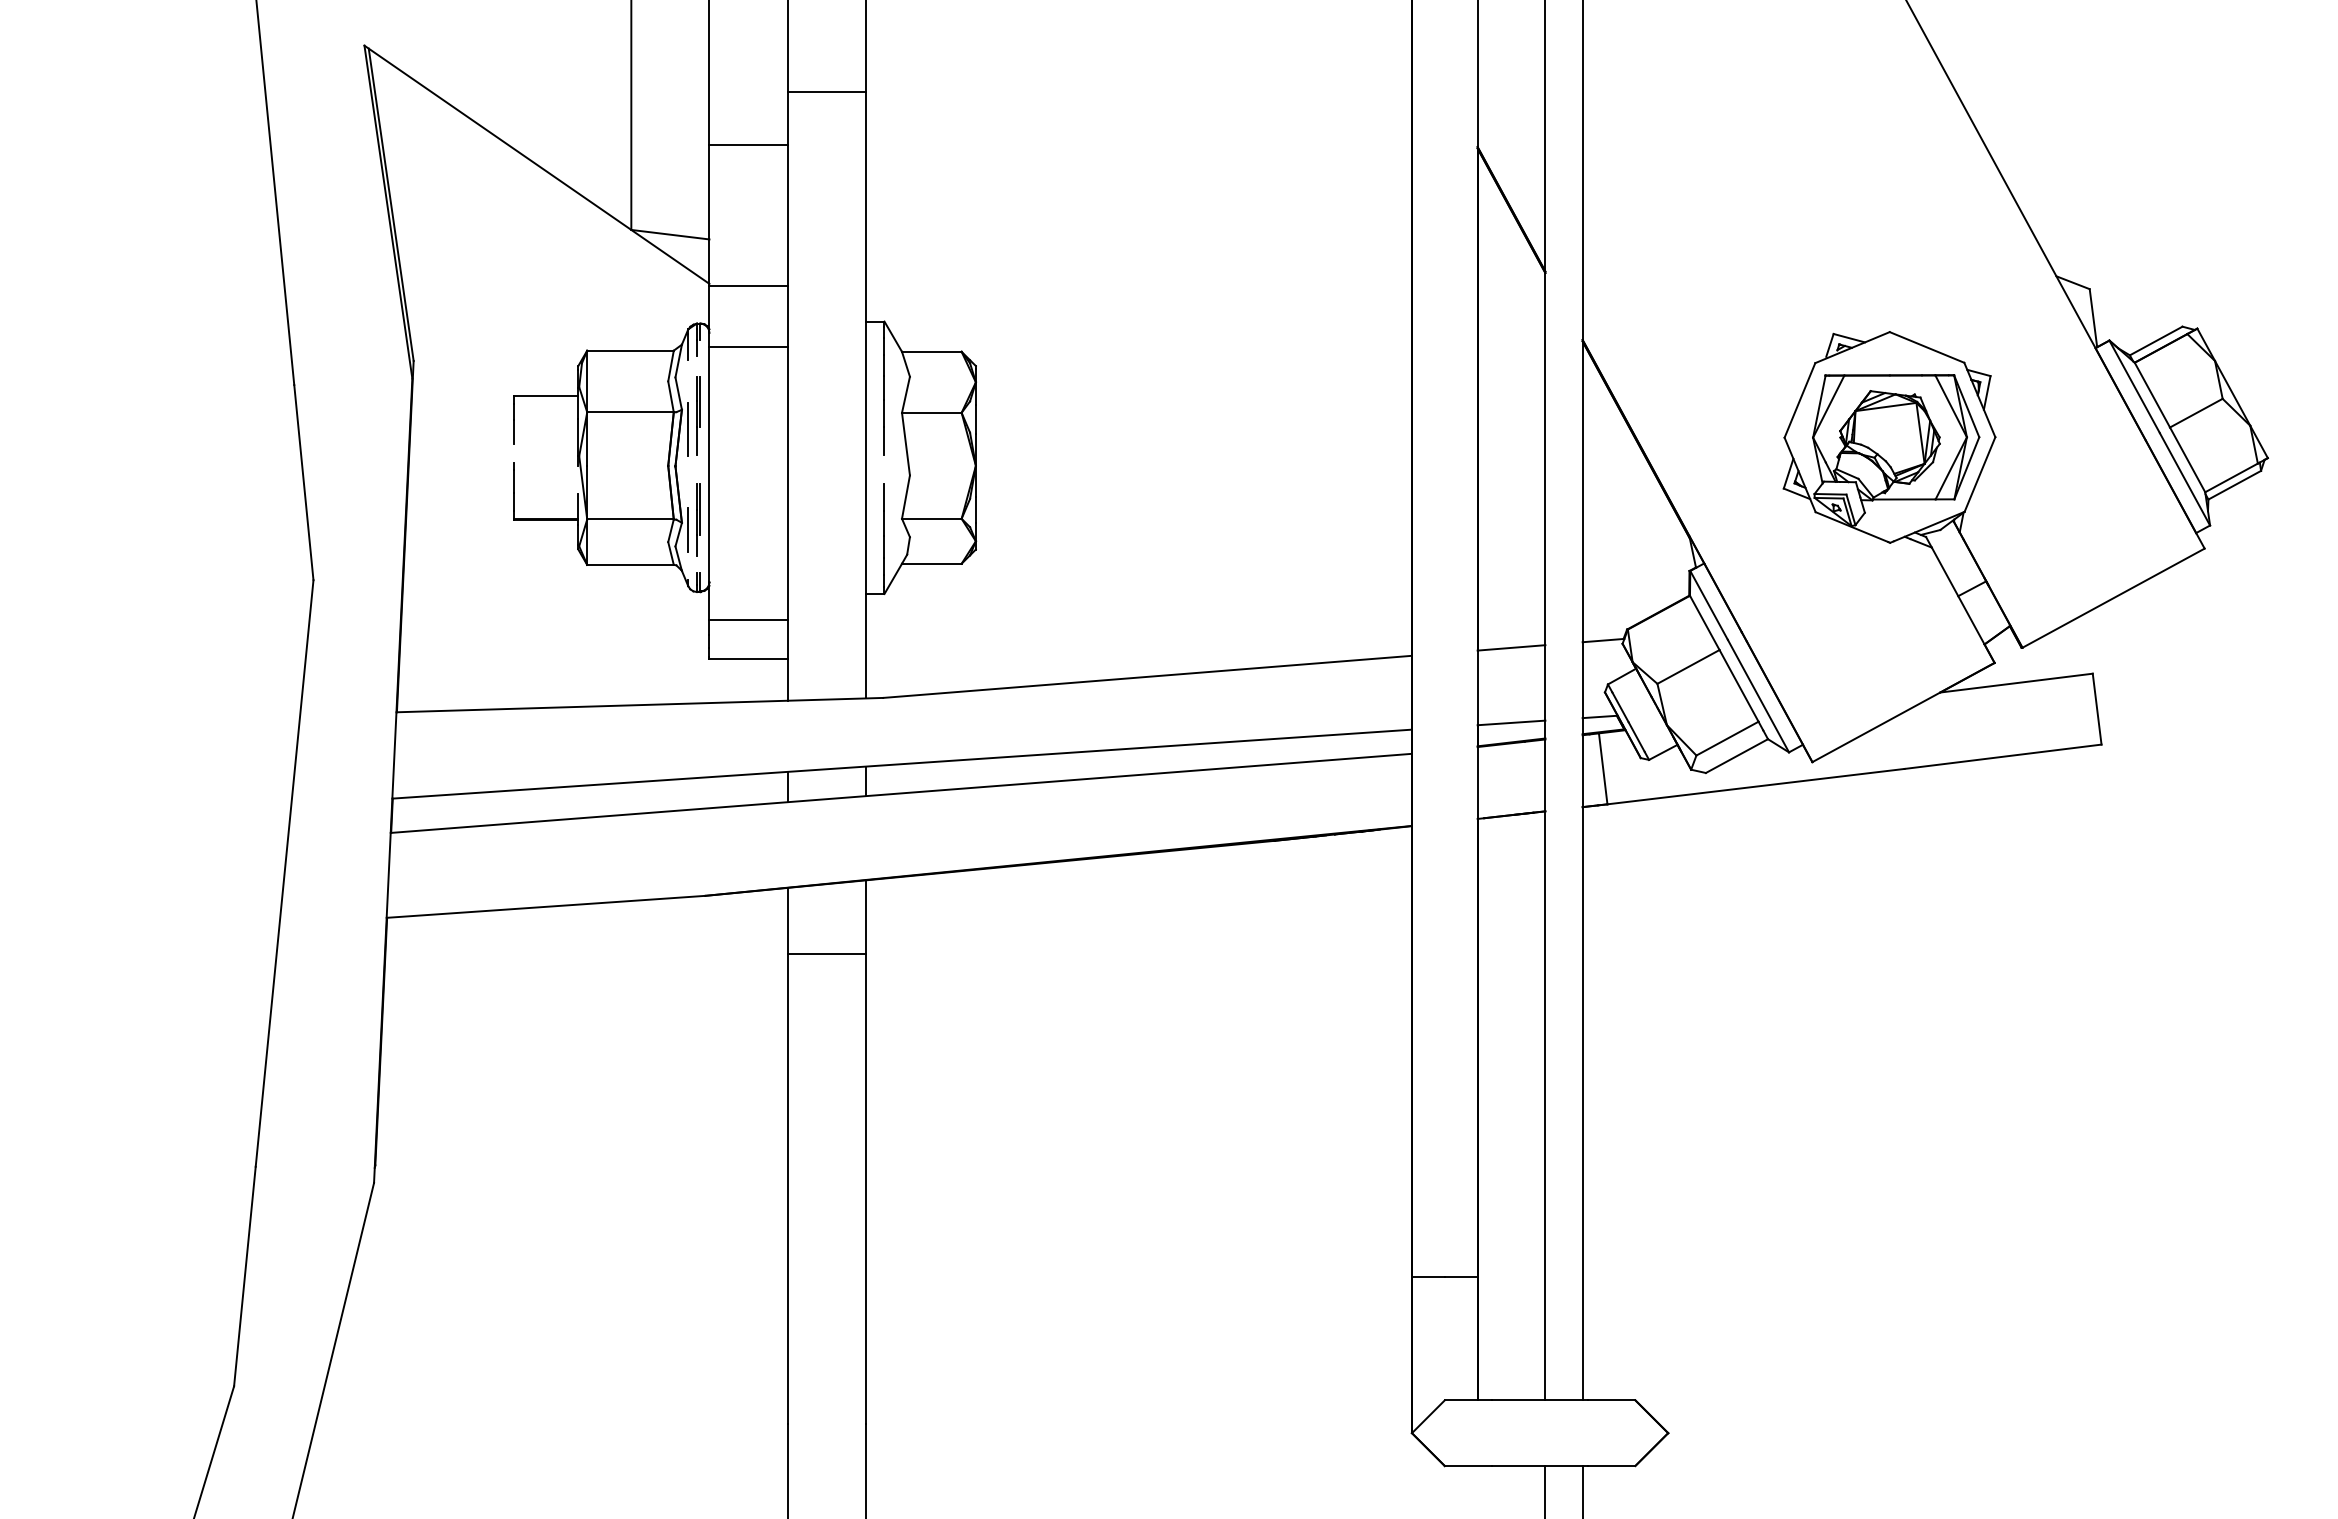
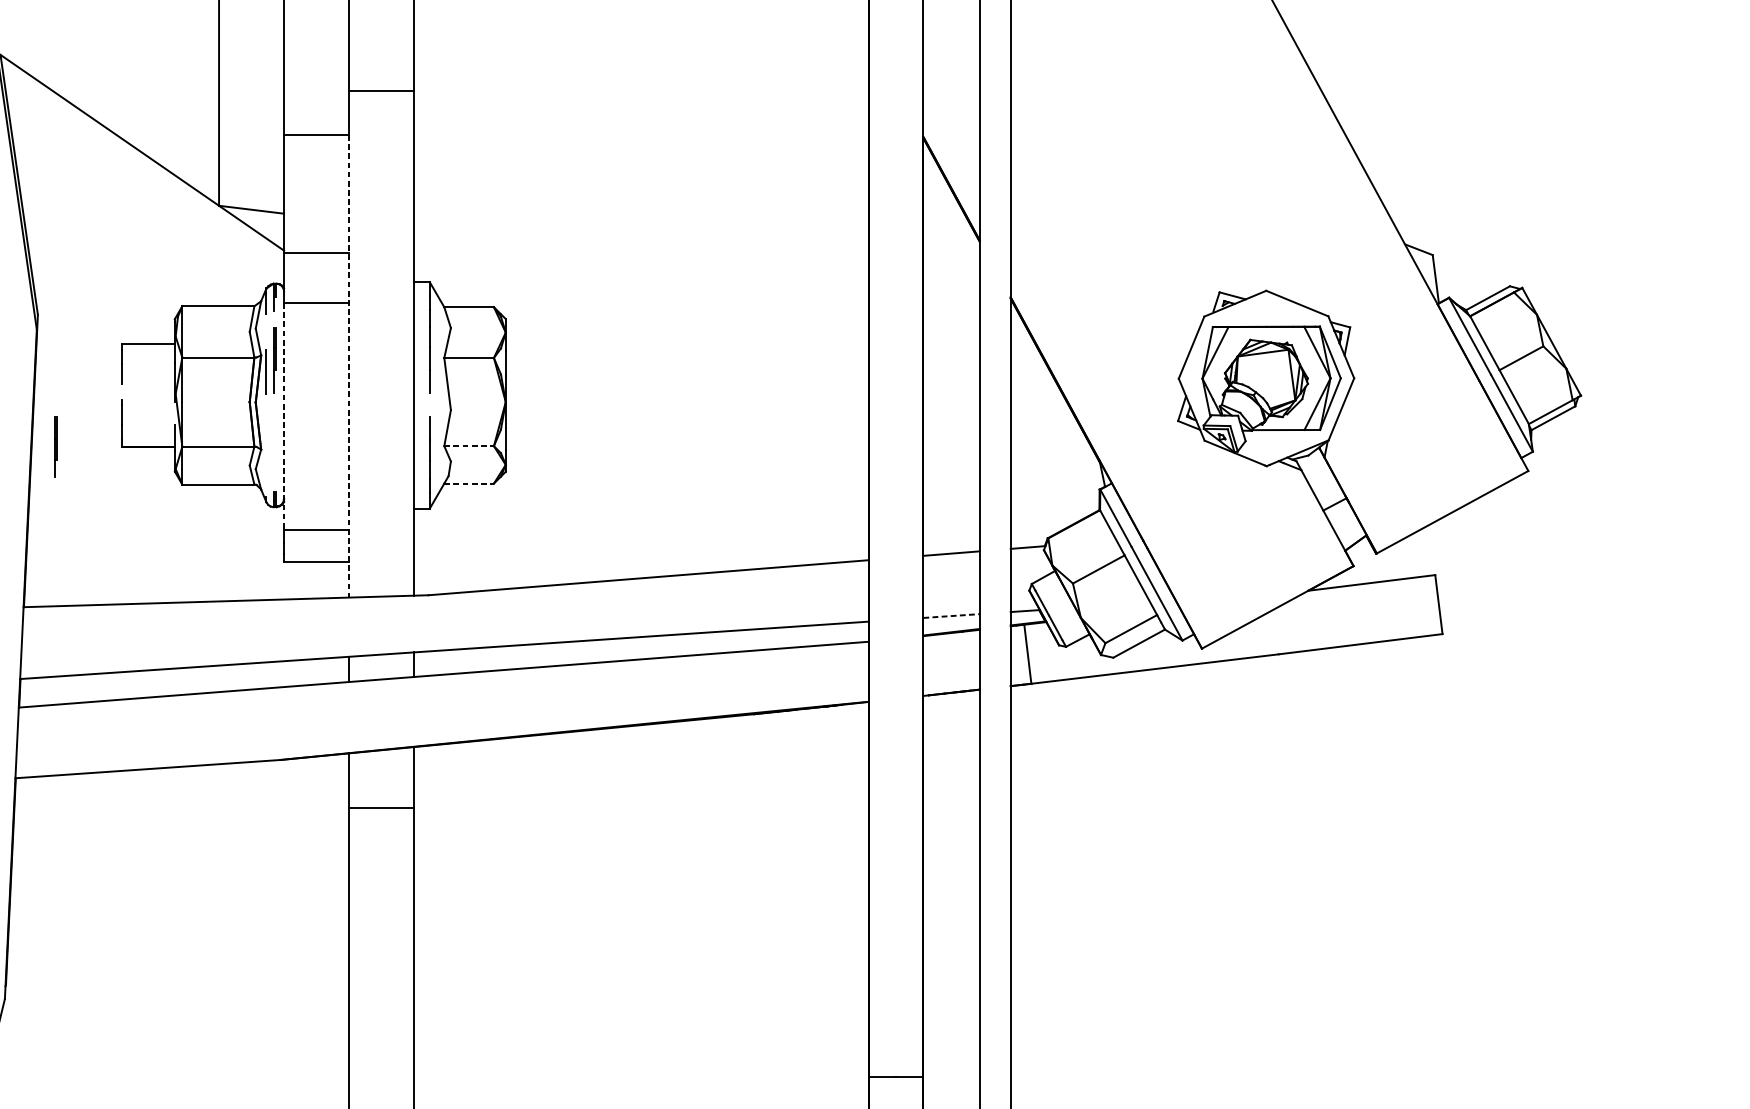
line: (787, 422) -> (349, 366), solid -> dashed
line: (709, 483) -> (284, 416), solid -> dashed
line: (931, 518) -> (468, 445), solid -> dashed
part: (698, 519) -> (56, 446), moved
line: (688, 530) -> (266, 455), removed
line: (931, 563) -> (468, 483), solid -> dashed
line: (1511, 722) -> (951, 615), solid -> dashed

